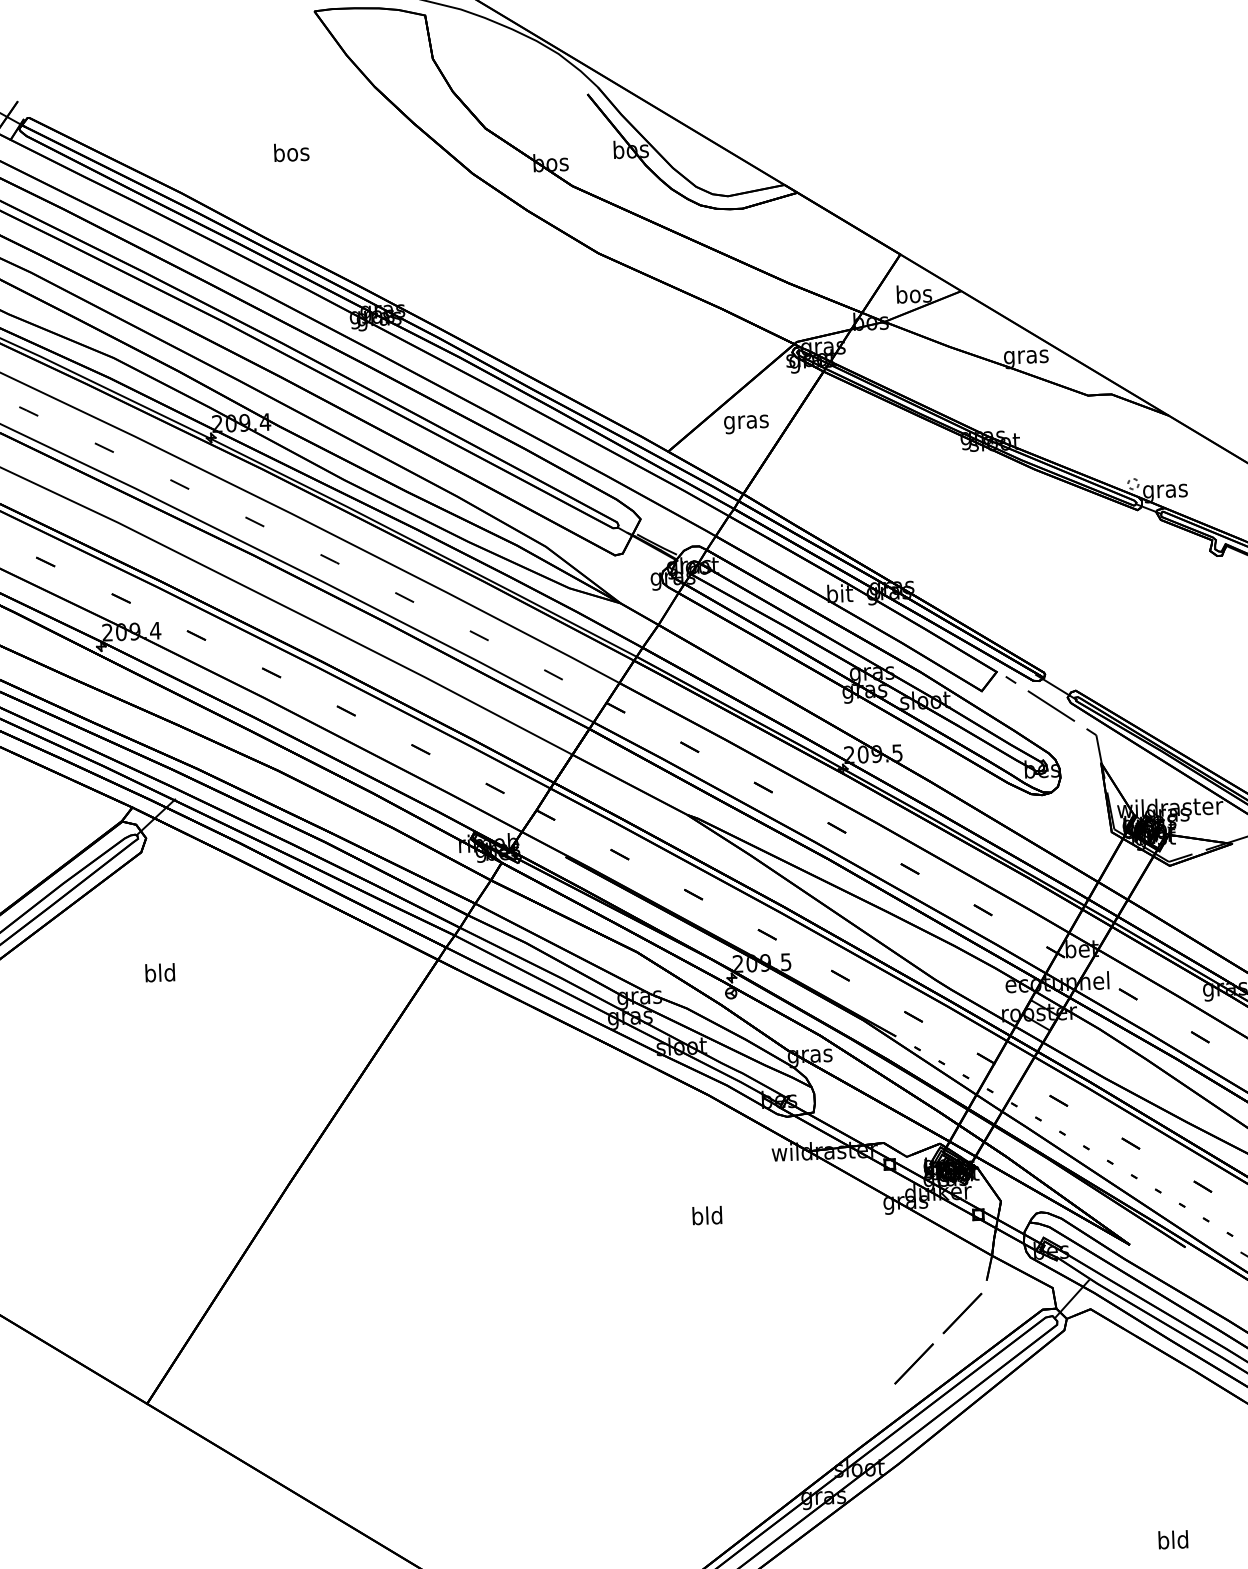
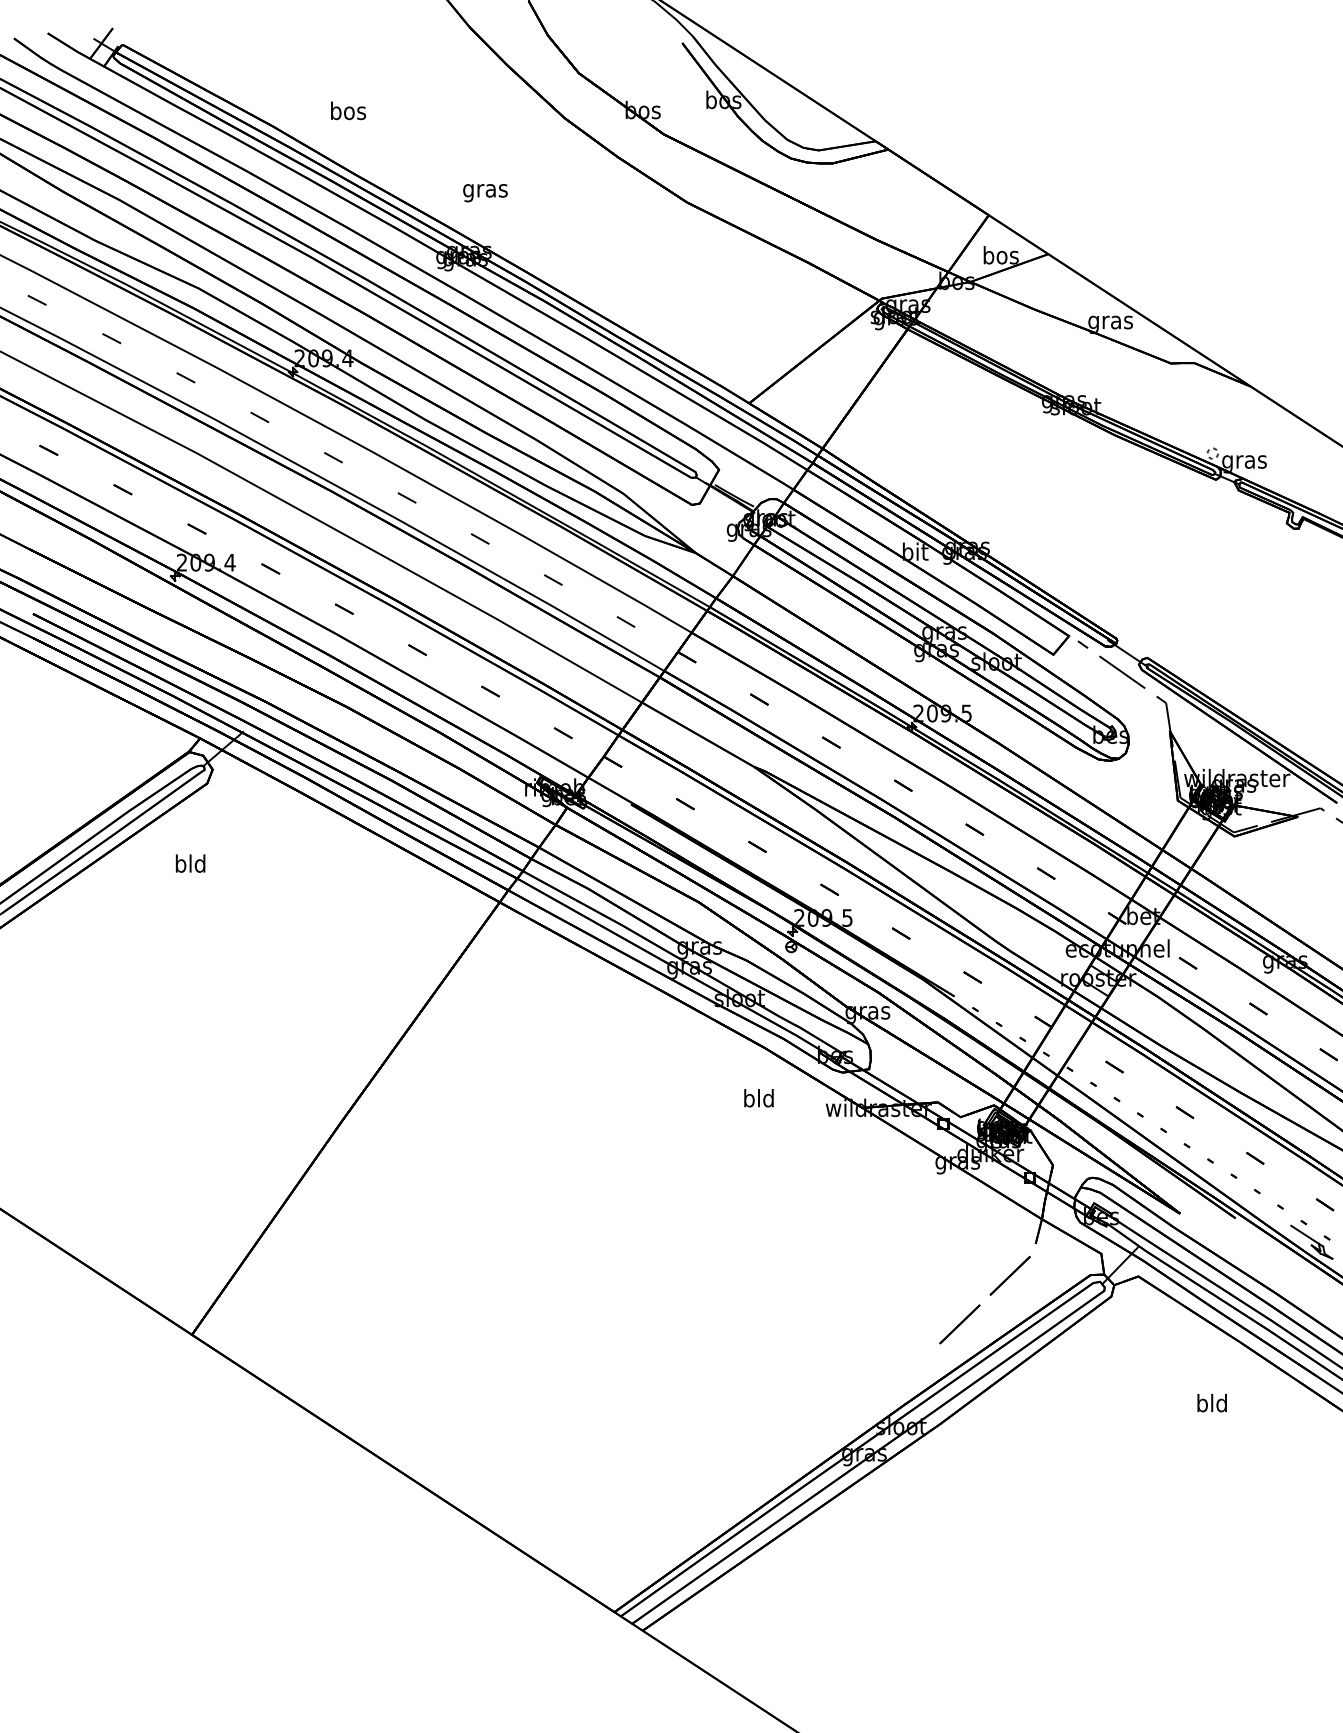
text: (291, 152) -> (348, 110), moved
text: (746, 424) -> (485, 193), moved
text: (160, 972) -> (190, 863), moved
text: (706, 1215) -> (758, 1098), moved
text: (1172, 1540) -> (1211, 1403), moved

